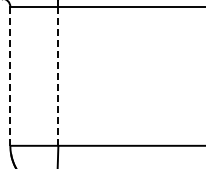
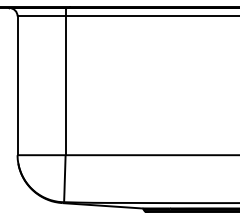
line: (10, 76) -> (17, 85), dashed -> solid
line: (58, 77) -> (65, 86), dashed -> solid

